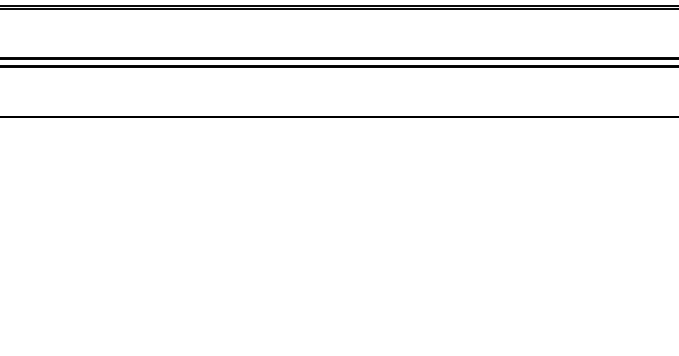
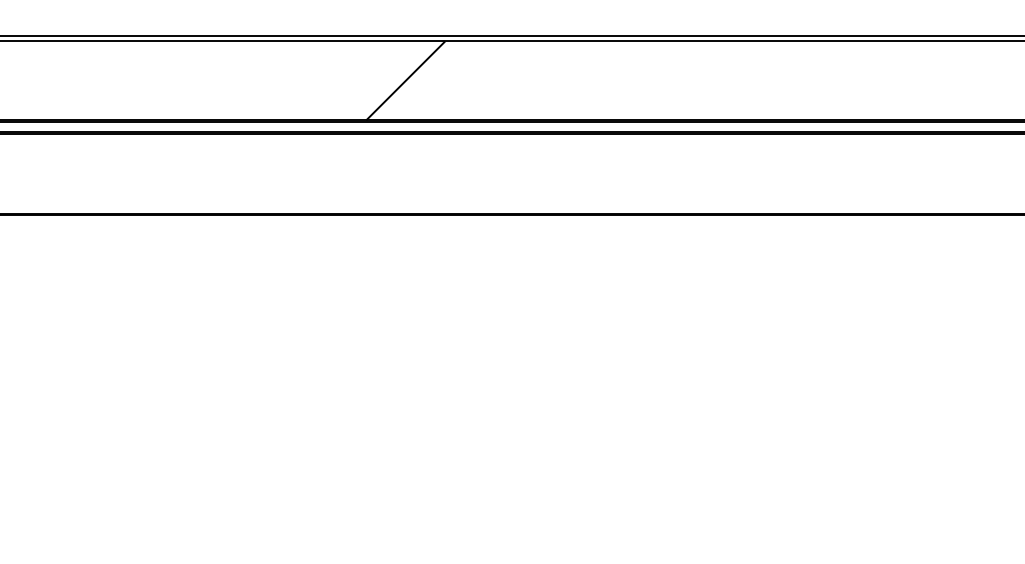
hatch: (263, 33) -> (404, 80), added

